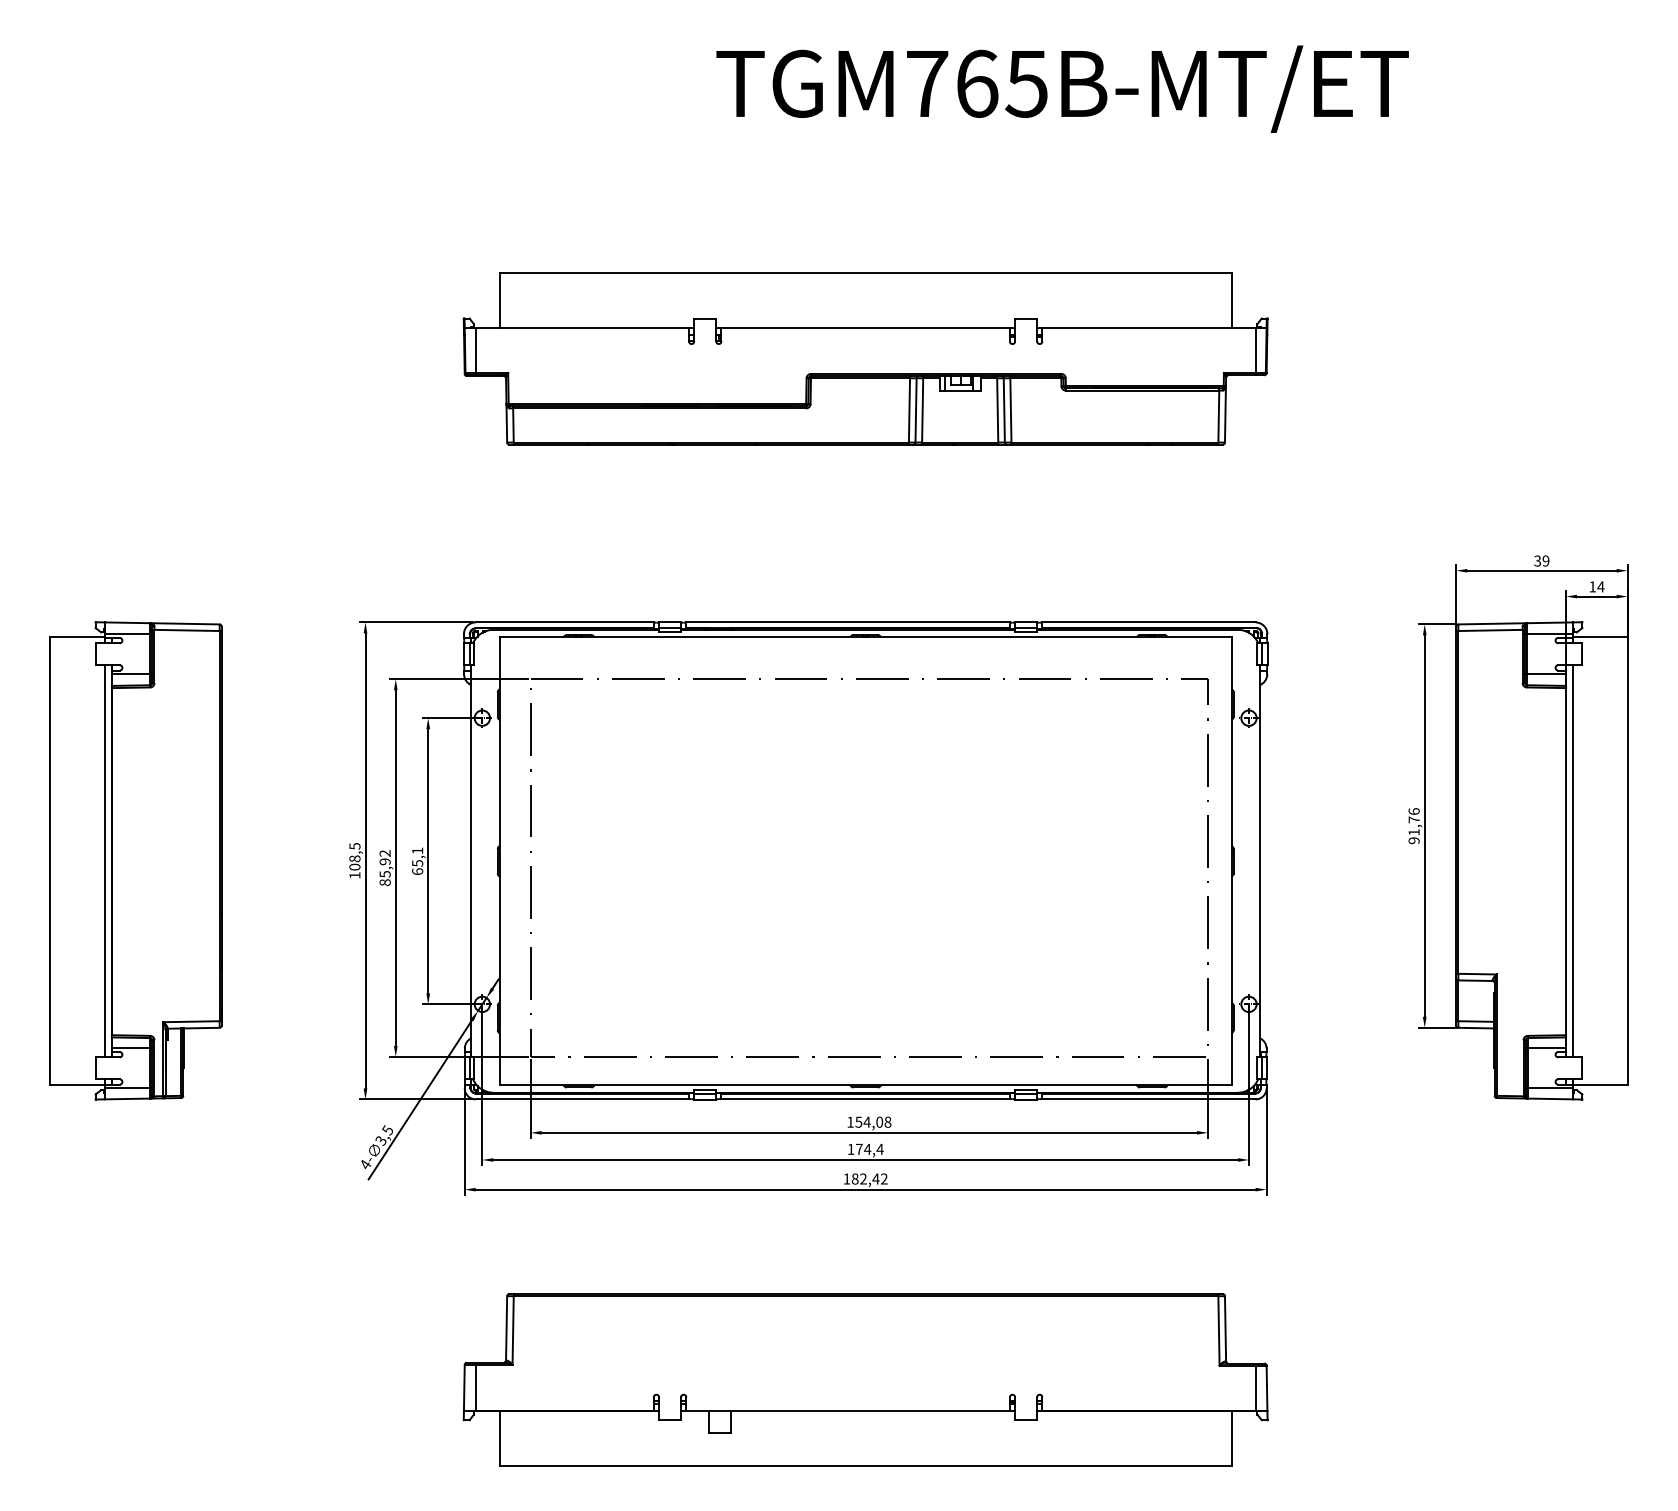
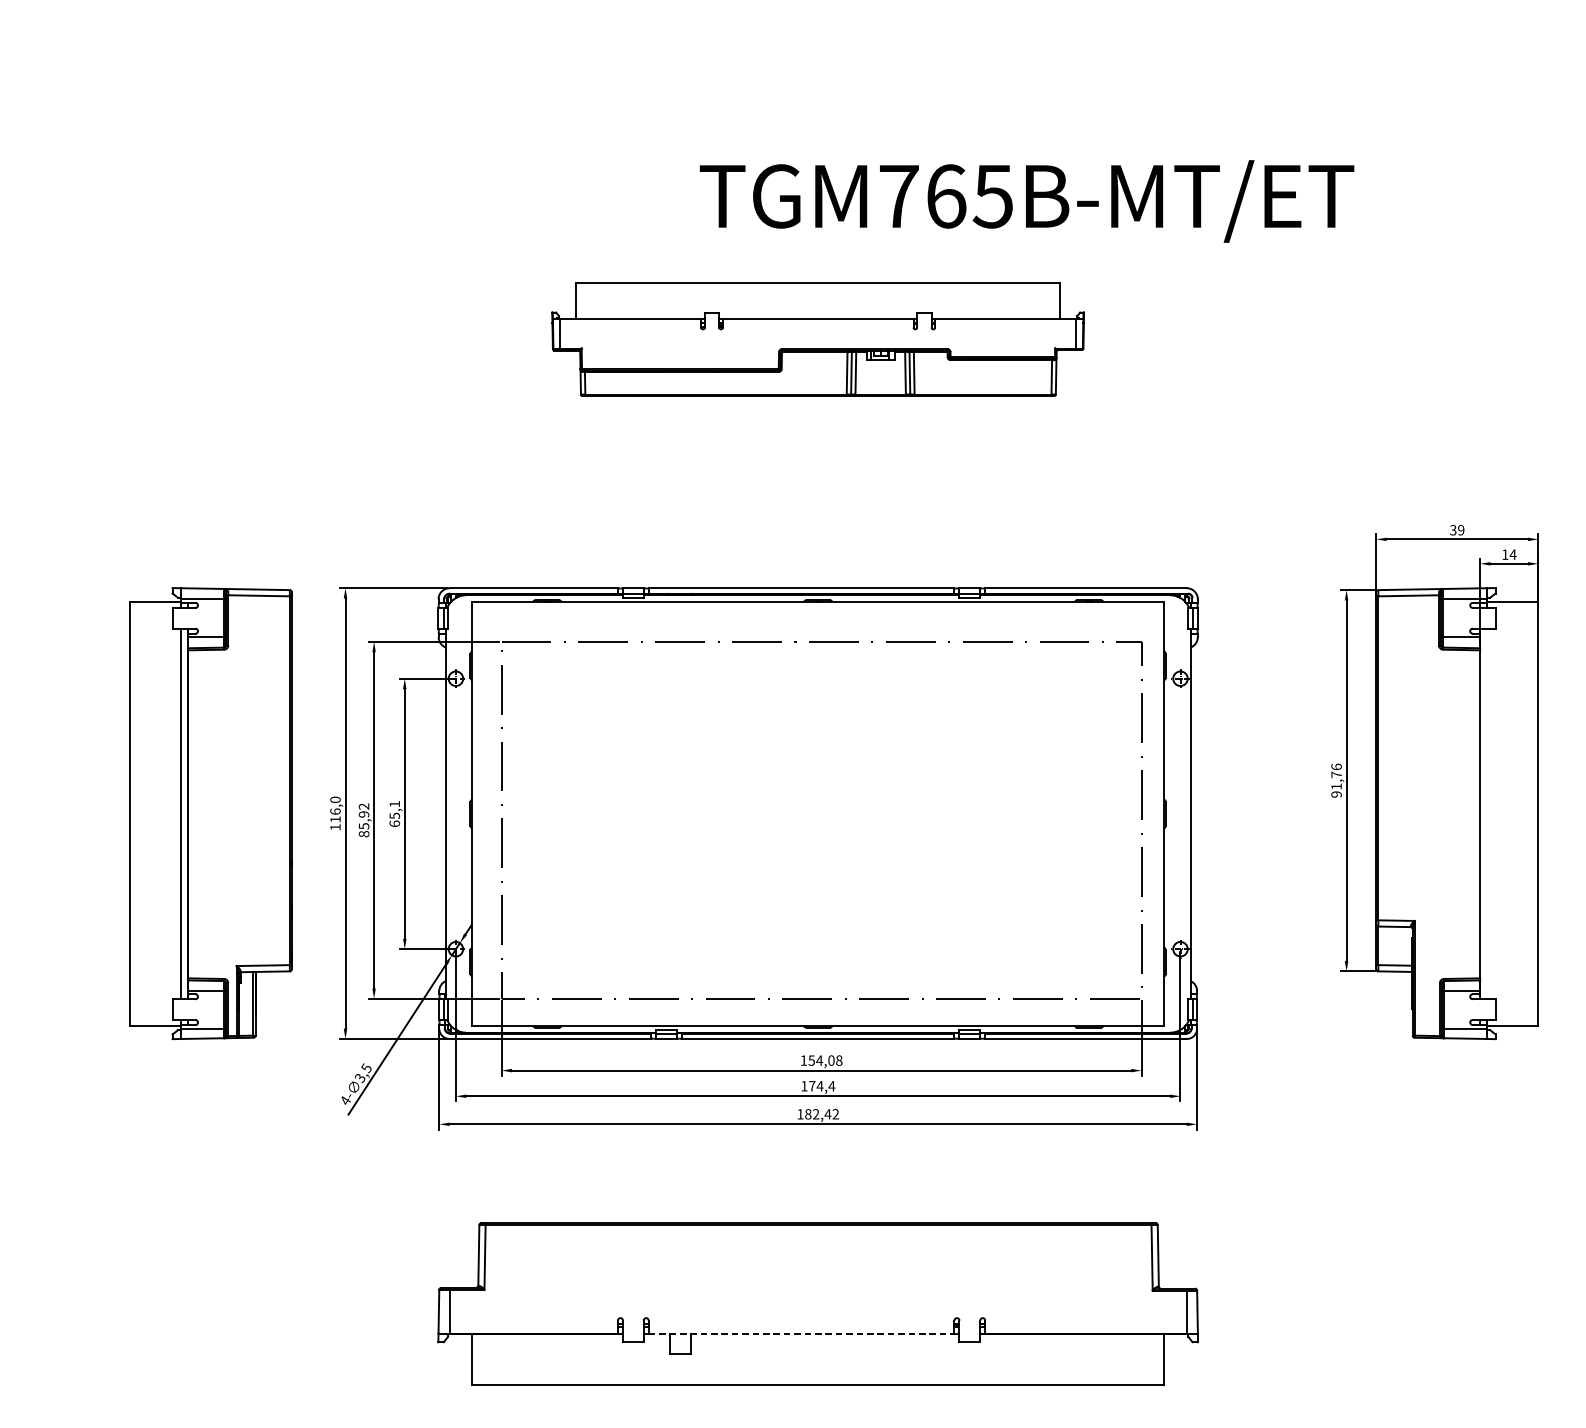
text: (1062, 88) -> (1026, 200), moved
part: (865, 358) -> (818, 338), size x0.7
text: (354, 856) -> (335, 809), 108,5 -> 116,0
part: (135, 860) -> (210, 813), moved
line: (1573, 861) -> (1487, 814), removed
line: (848, 1411) -> (801, 1333), solid -> dashed

